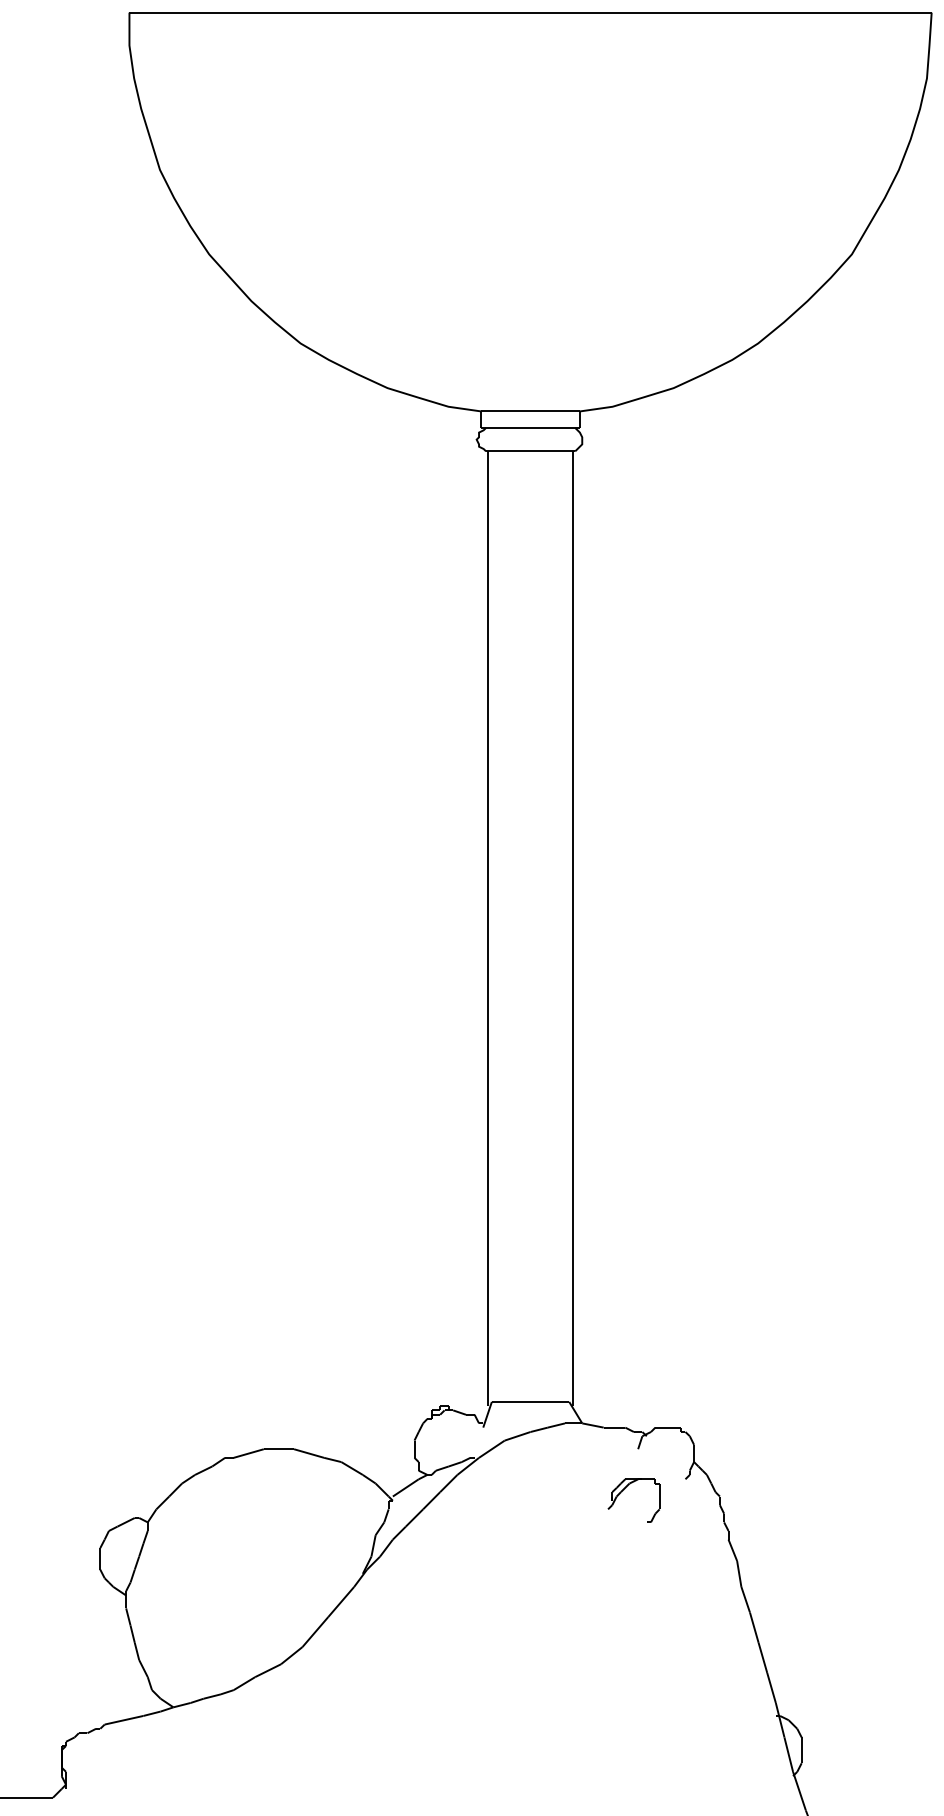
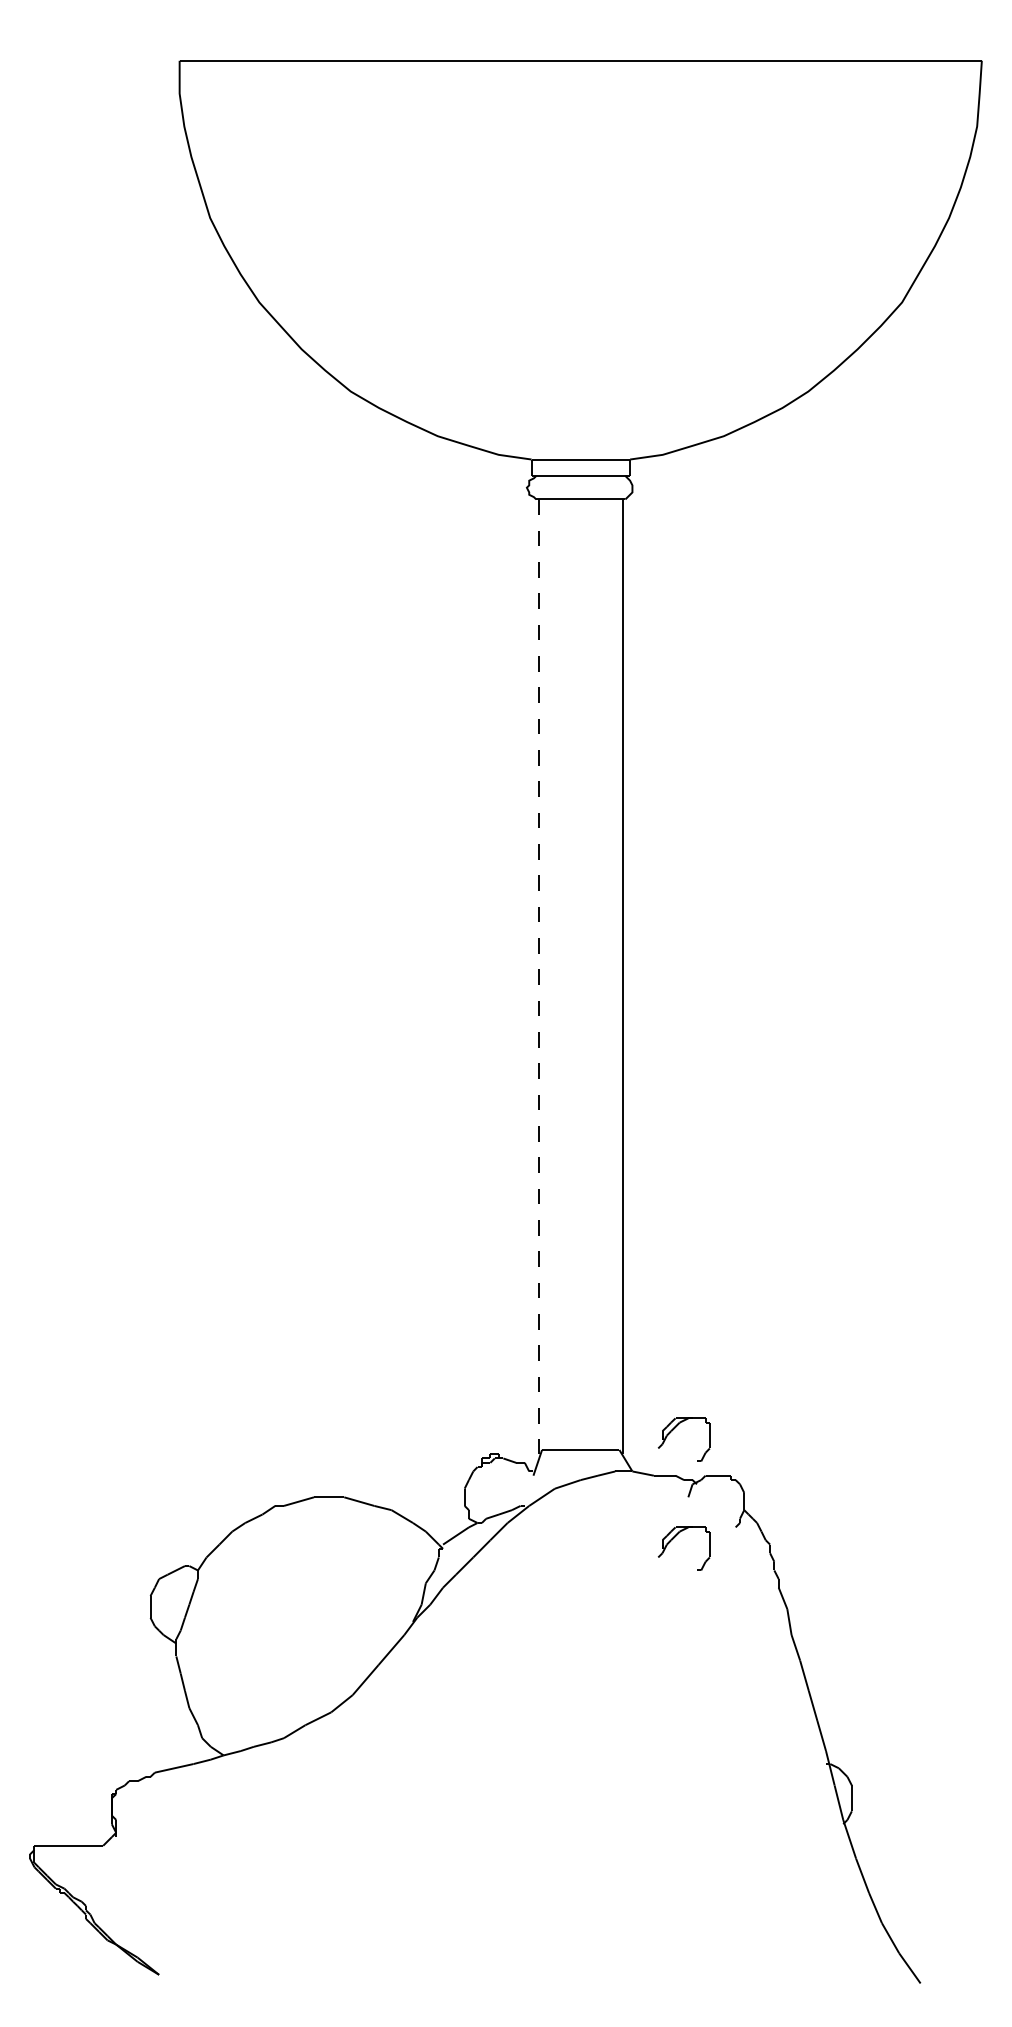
line: (488, 929) -> (538, 977), solid -> dashed
part: (624, 1381) -> (674, 1429), added

